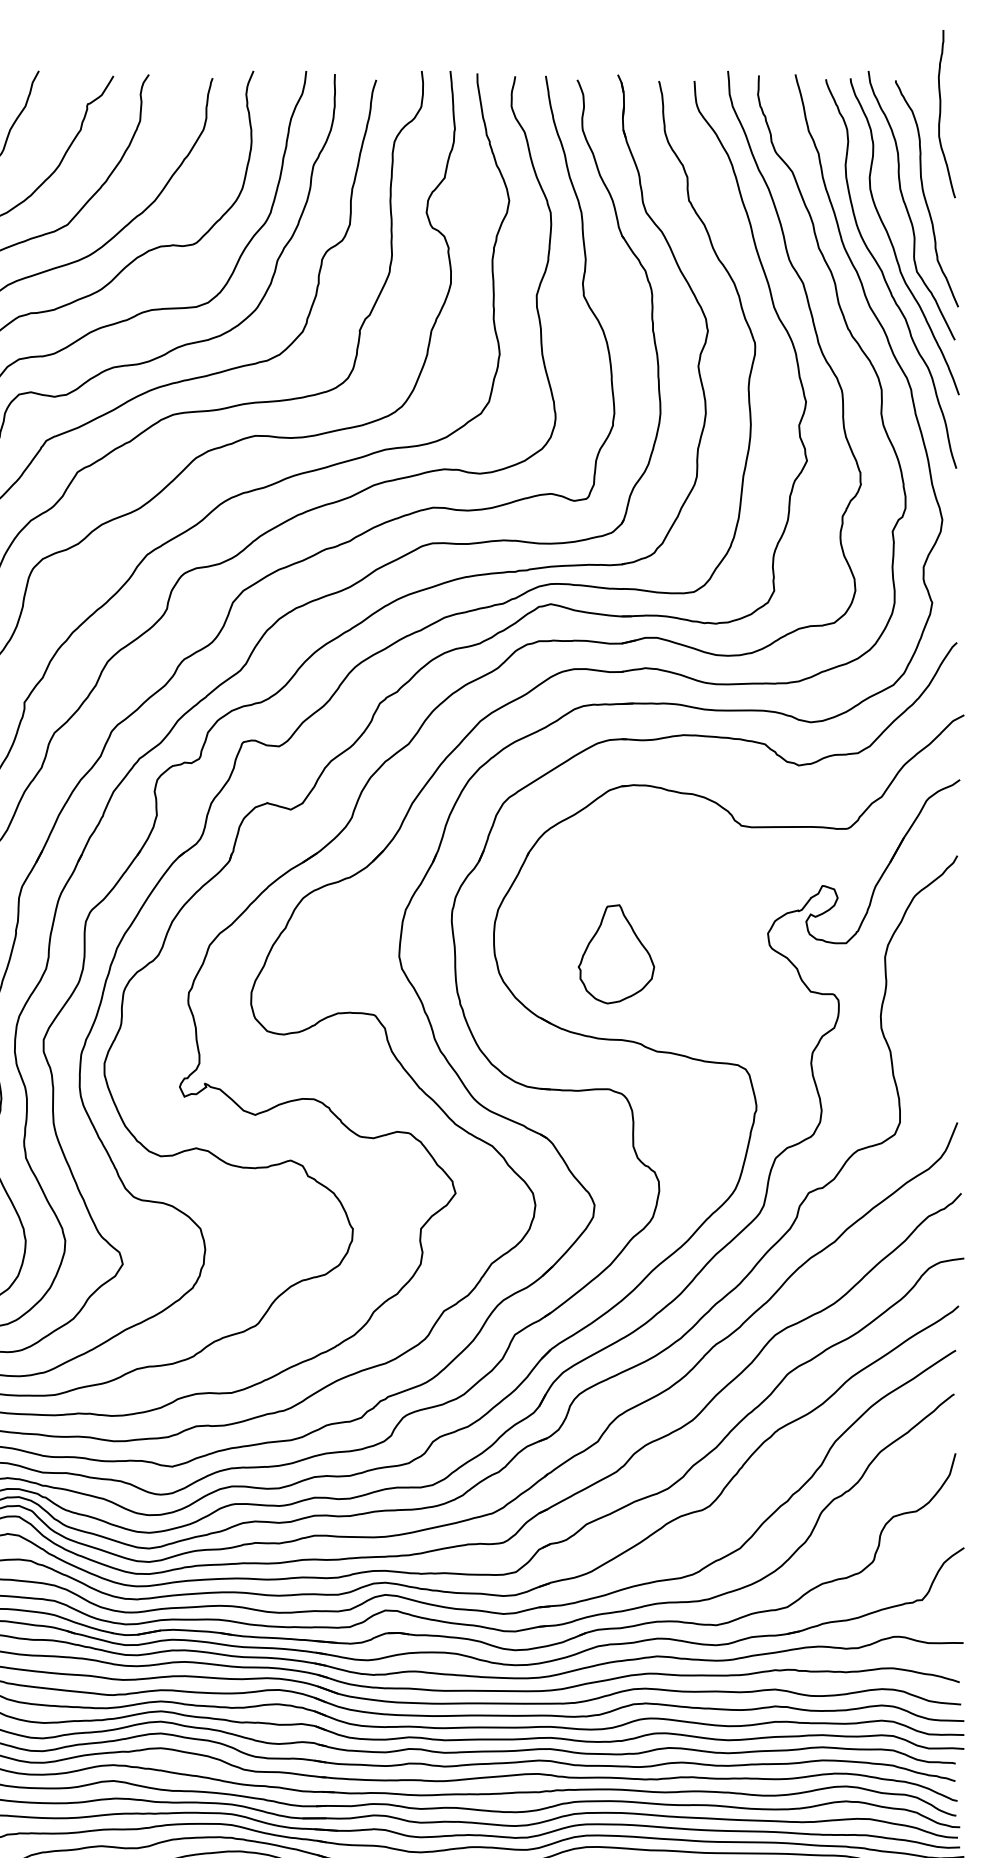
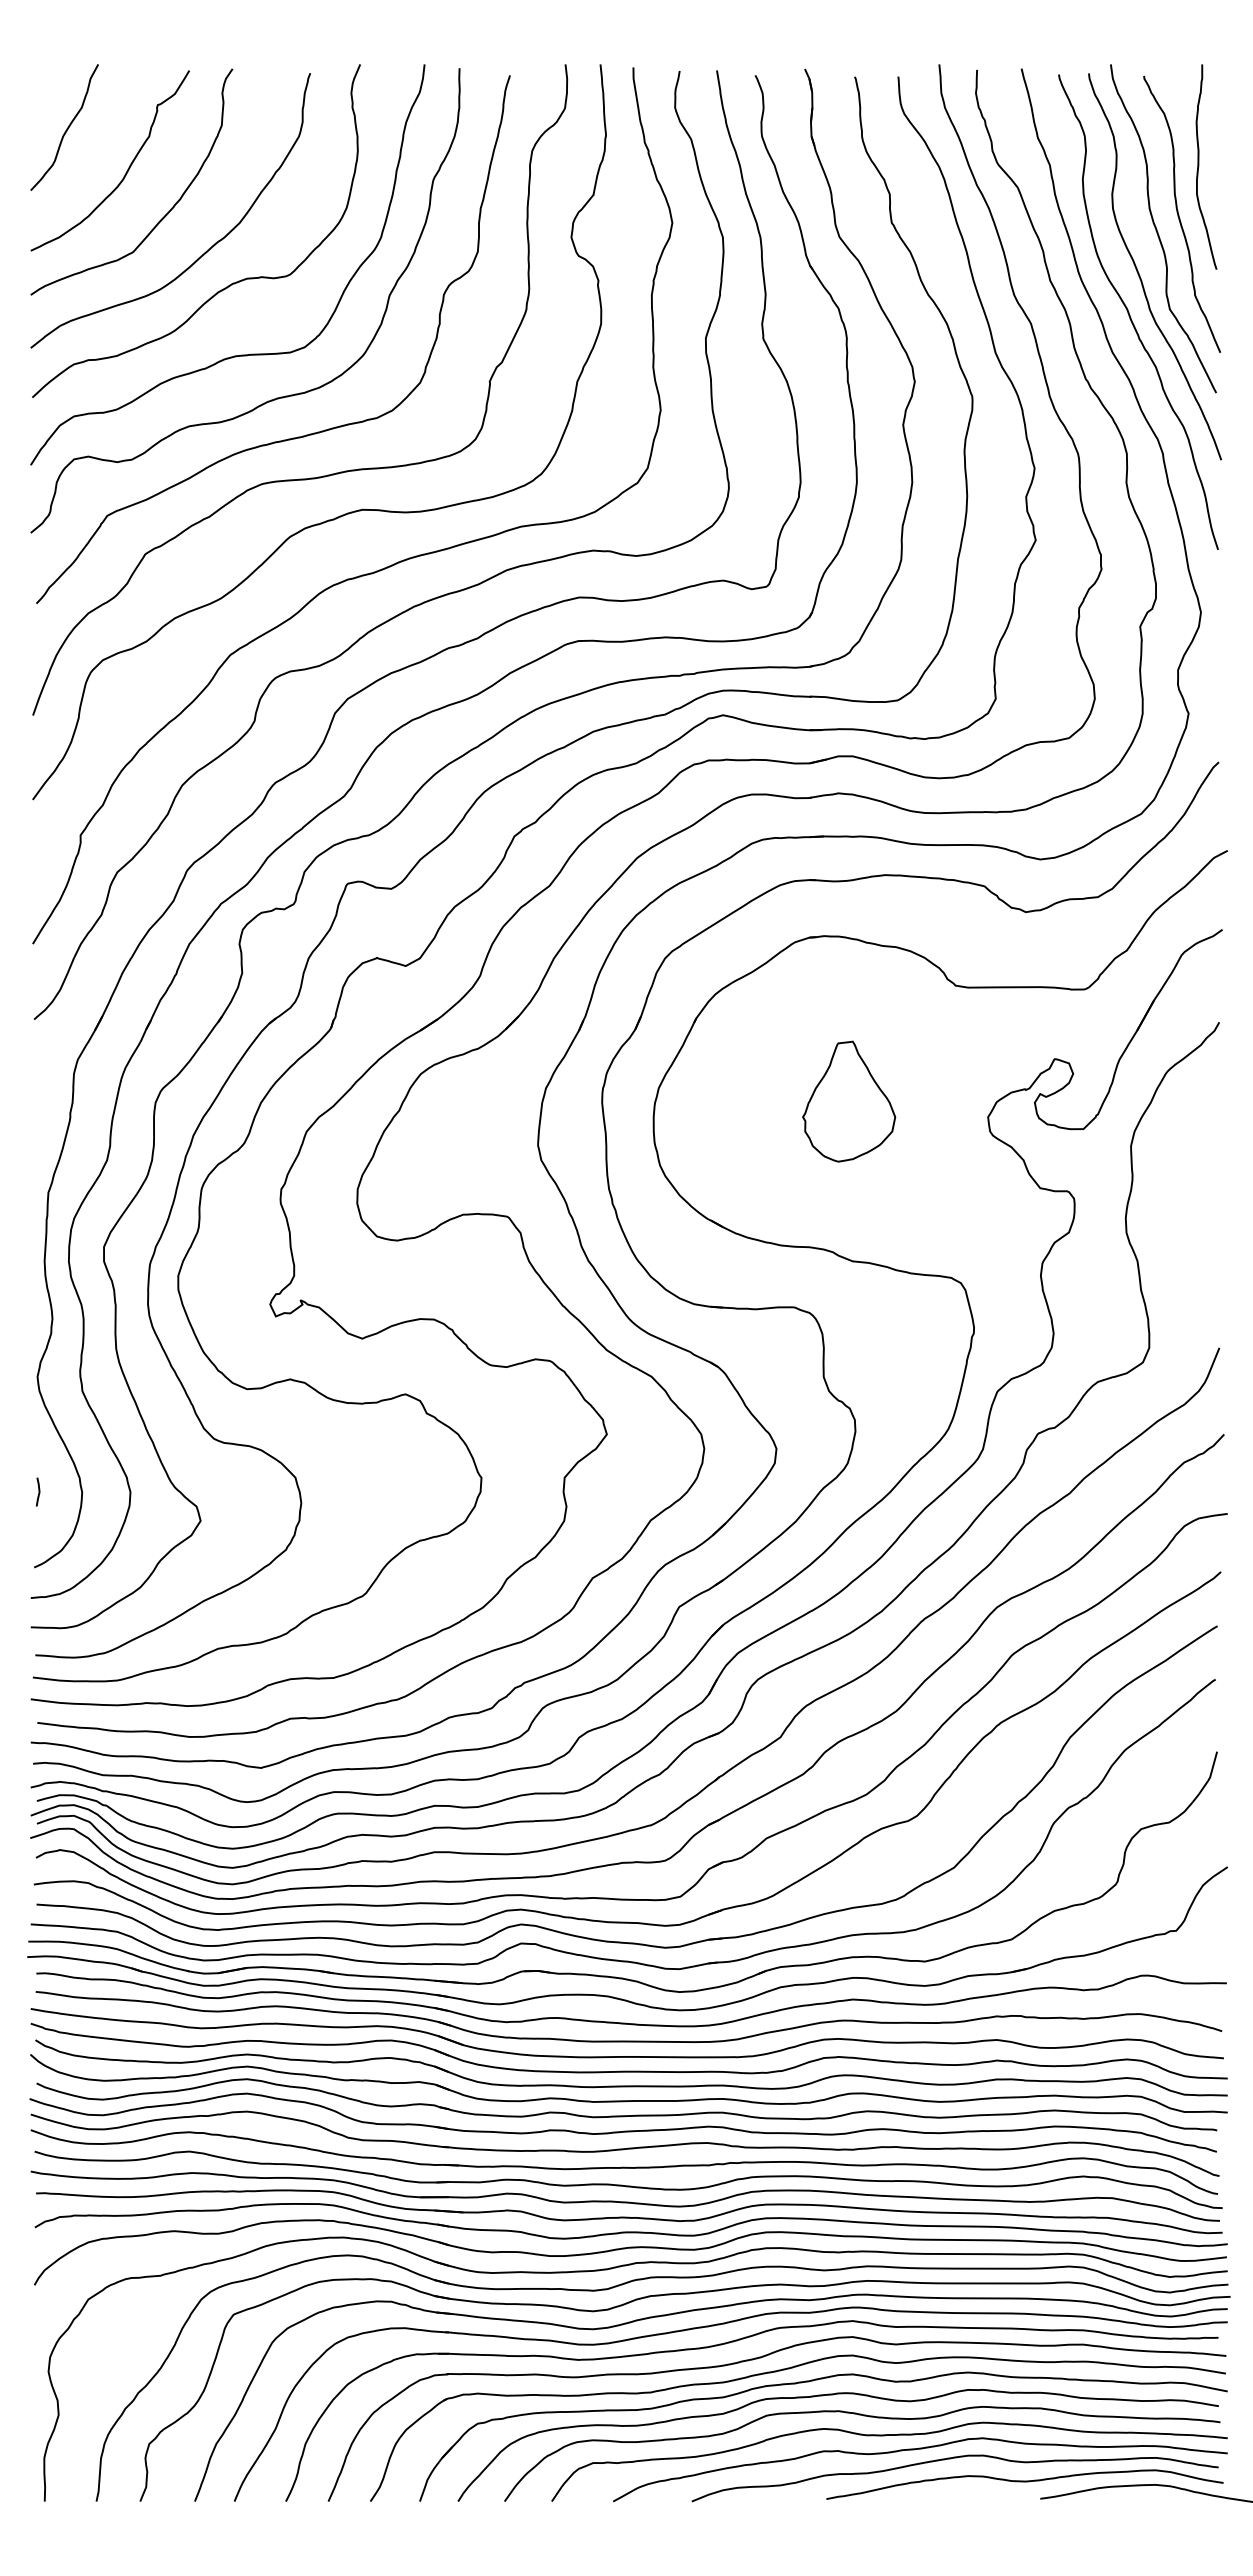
curve: (941, 113) -> (1199, 166), moved
part: (616, 954) -> (849, 1101), moved

